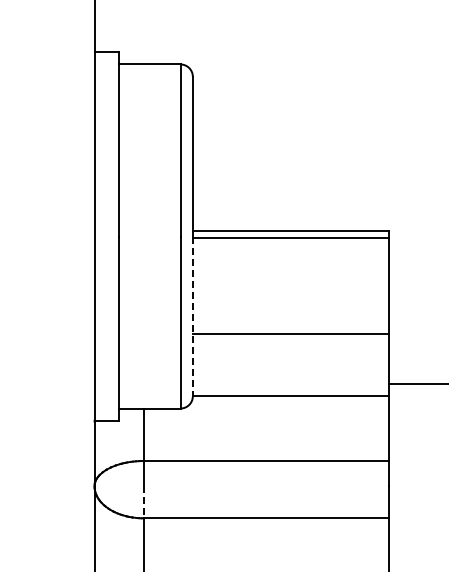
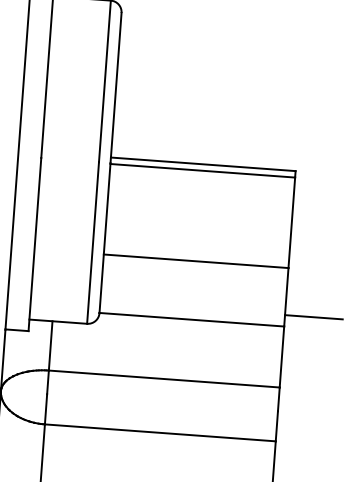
line: (192, 316) -> (104, 238), dashed -> solid
line: (143, 502) -> (45, 409), dashed -> solid

